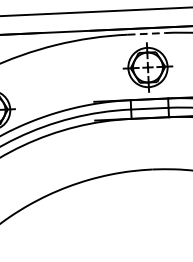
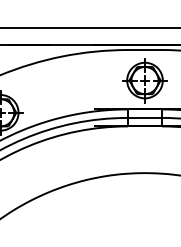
line: (147, 34) -> (145, 50), dashed -> solid

